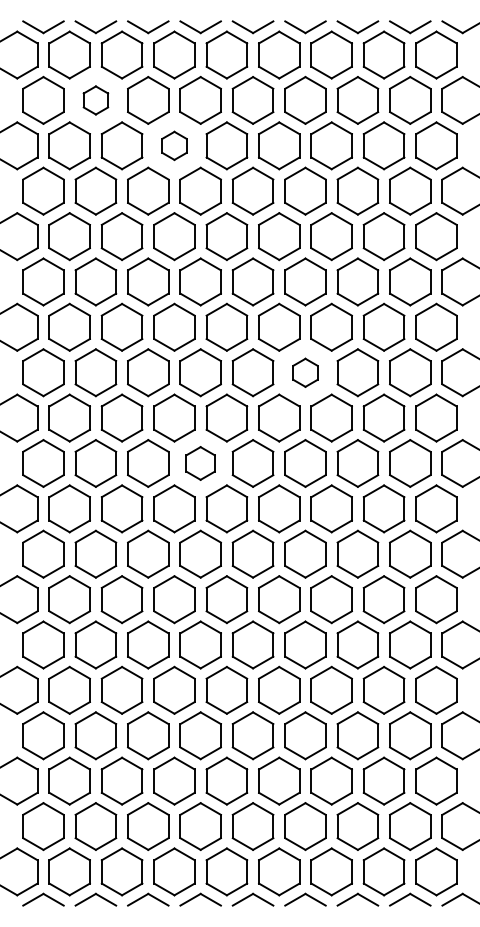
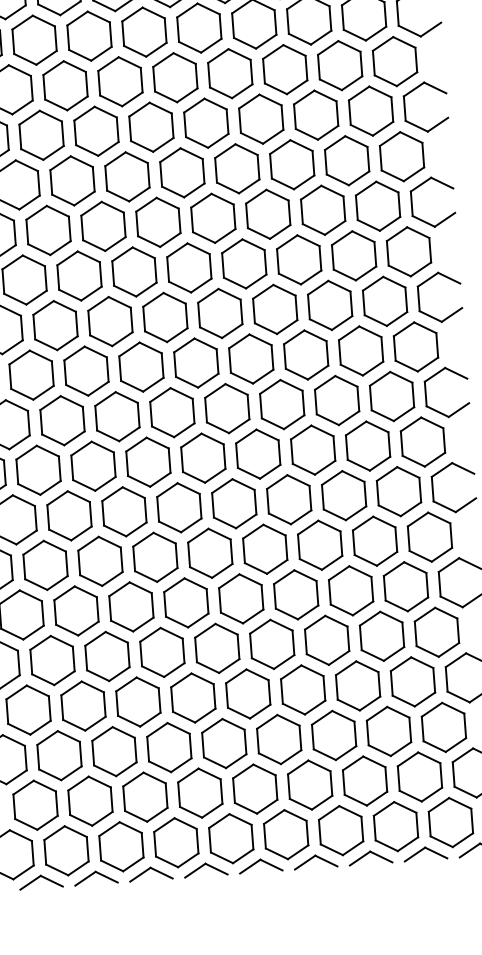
part: (95, 100) -> (34, 40), size x1.67
part: (174, 145) -> (120, 81), size x1.67
part: (305, 372) -> (275, 309), size x1.67
part: (200, 463) -> (172, 412), size x1.43

